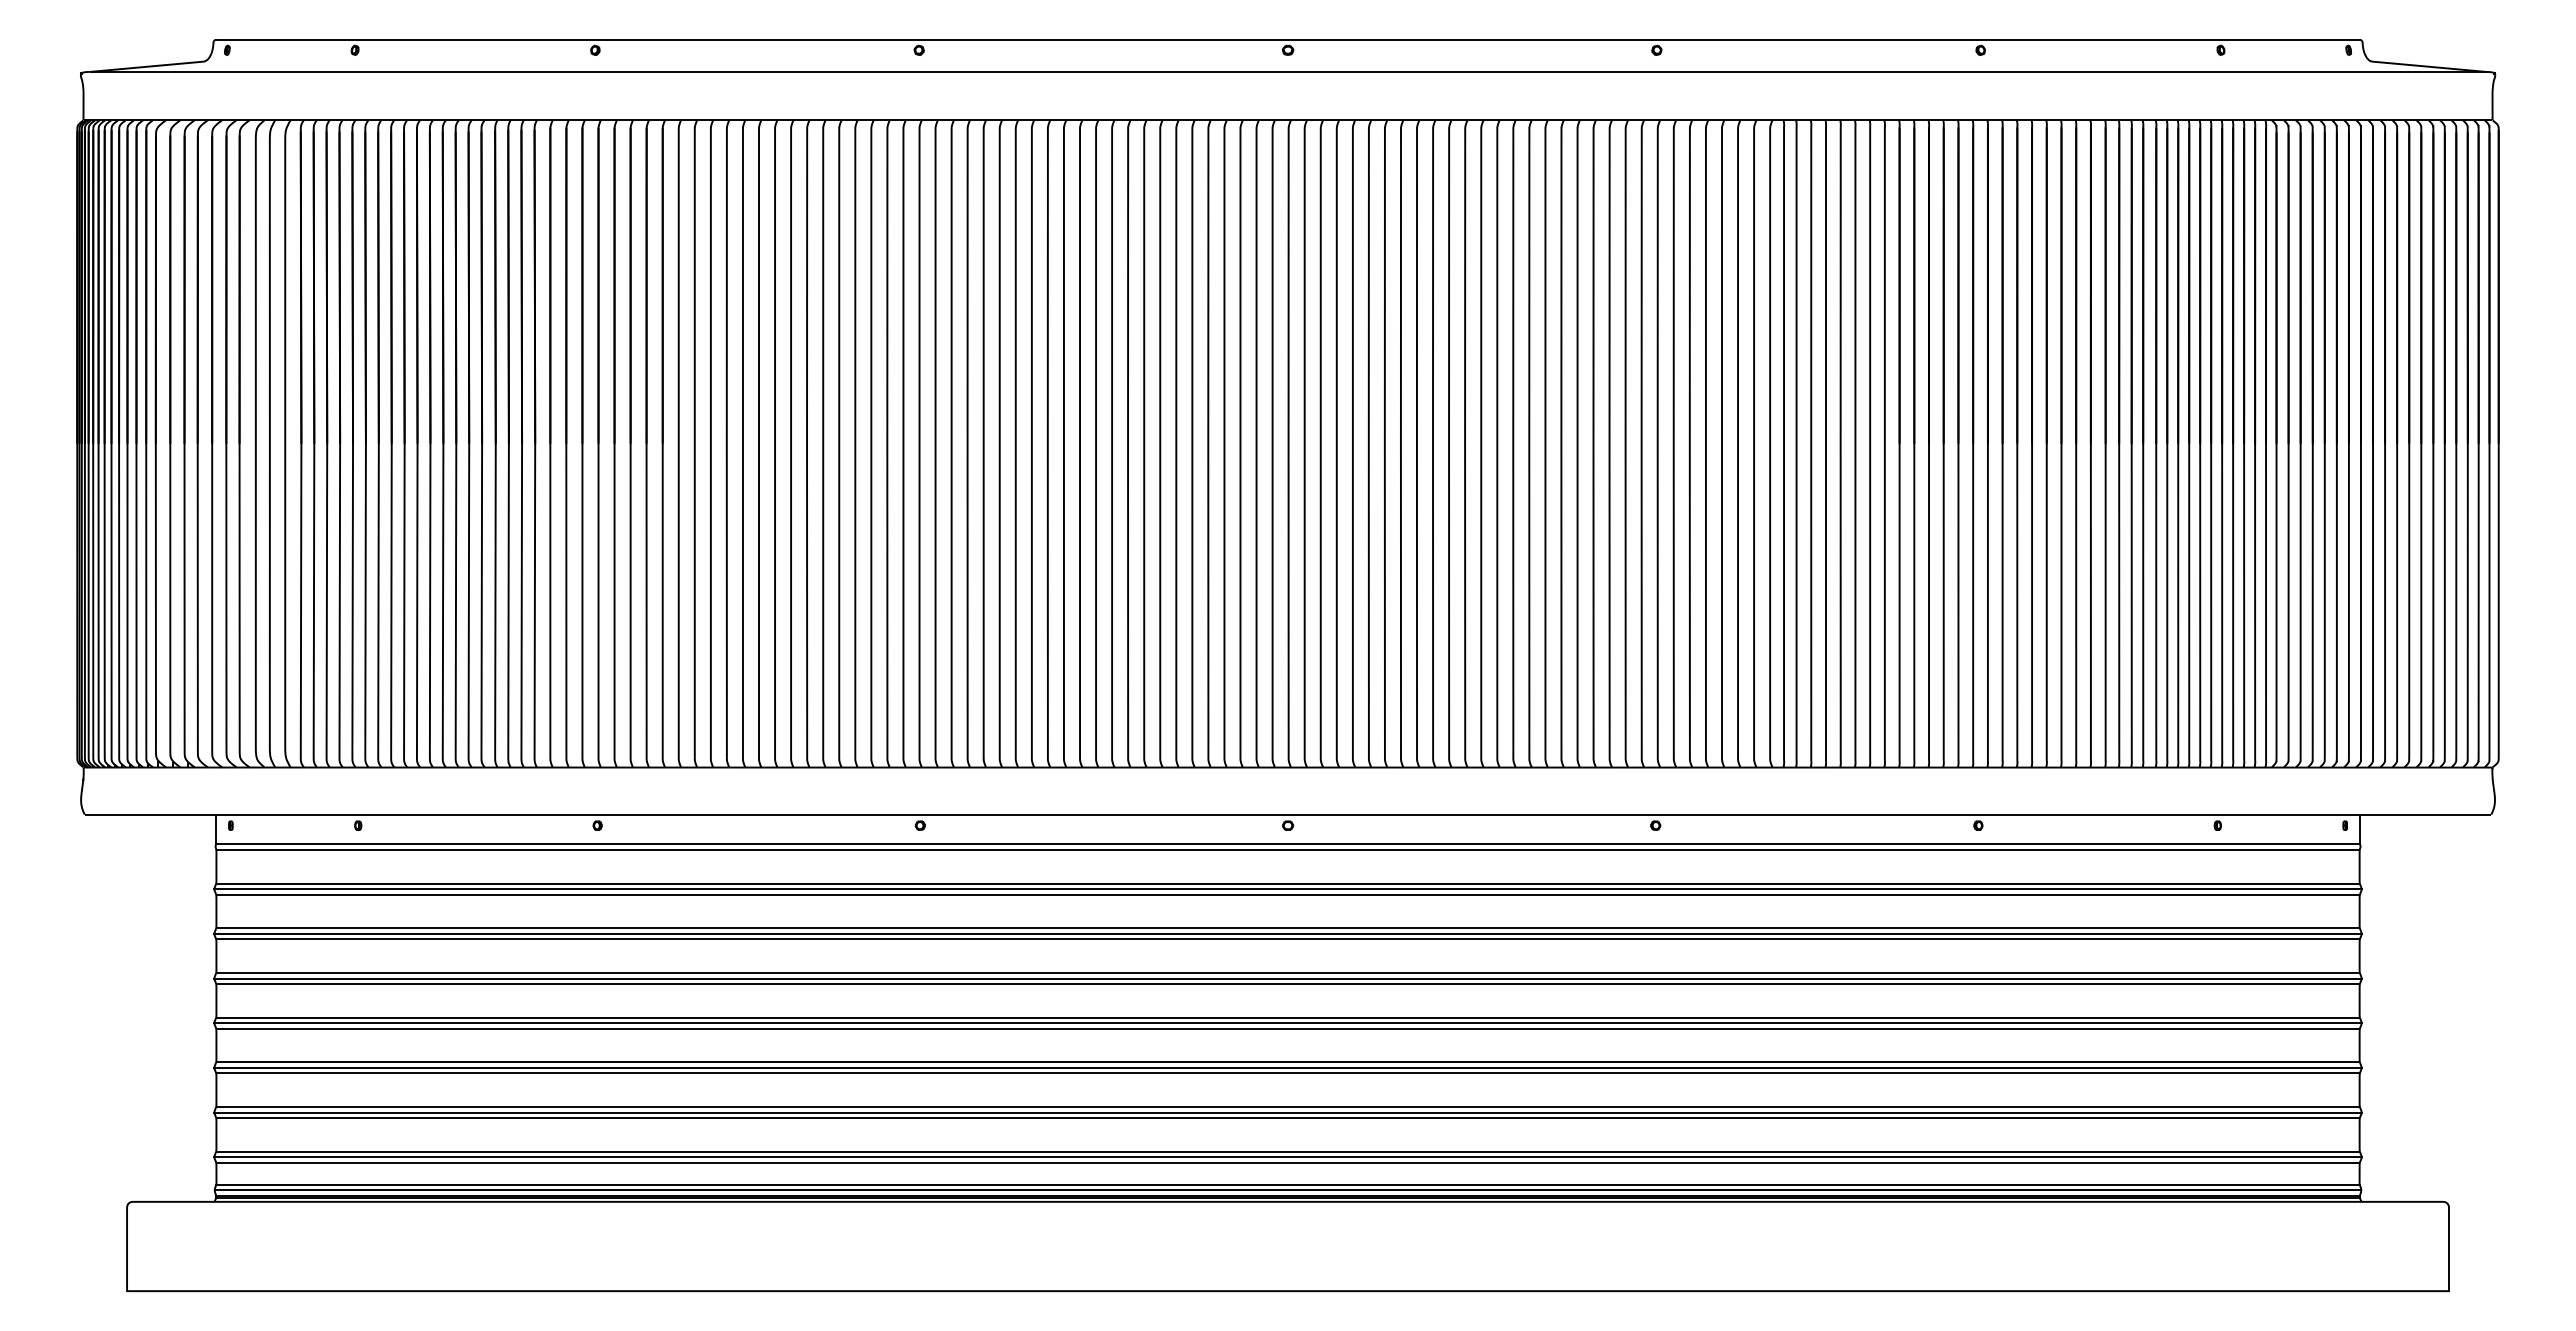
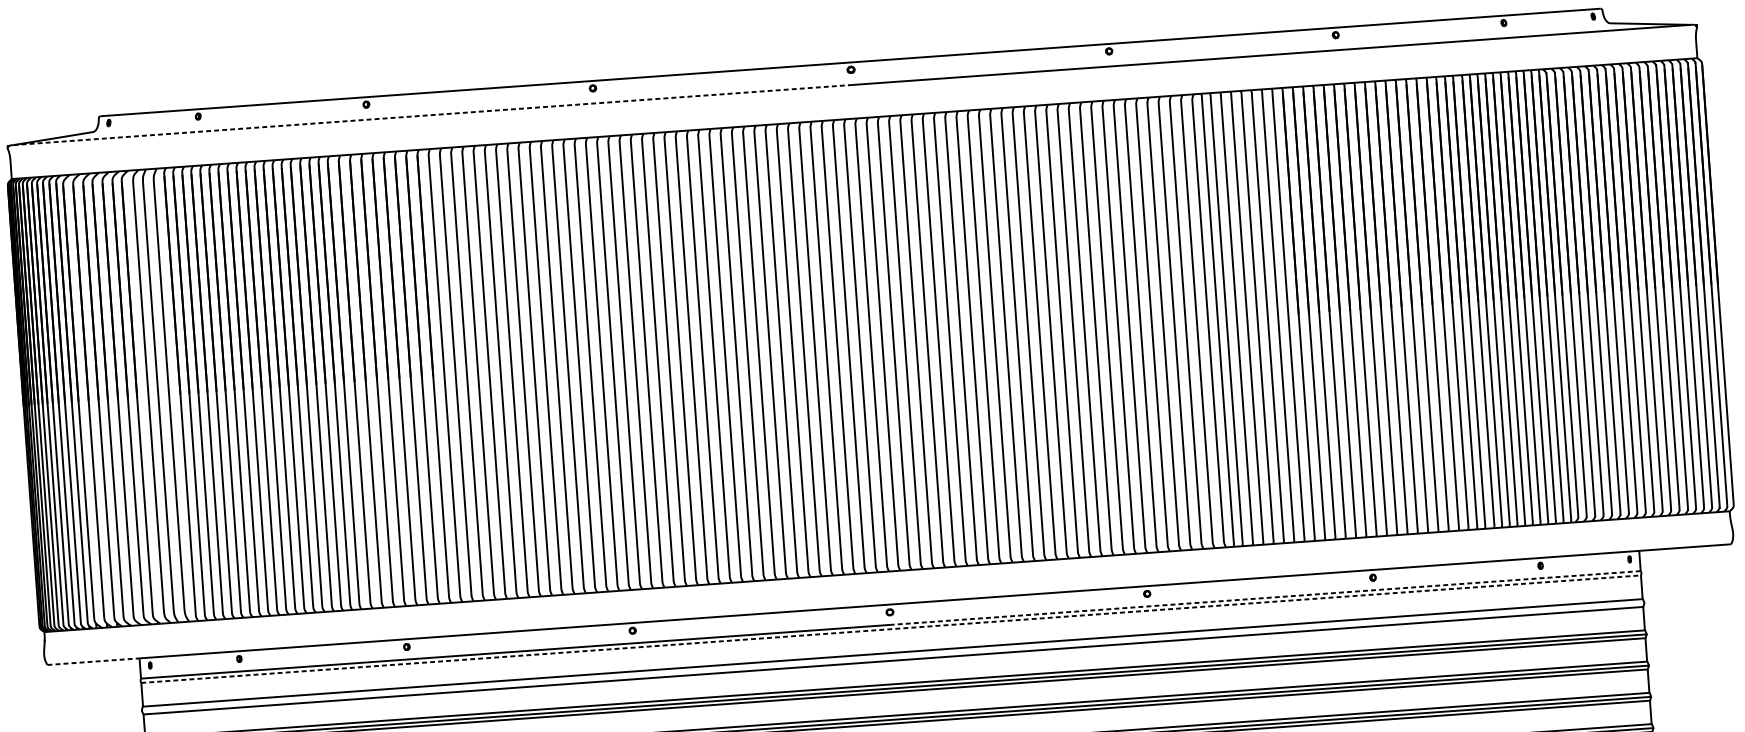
line: (689, 71) -> (433, 114), solid -> dashed
line: (150, 814) -> (93, 661), solid -> dashed
line: (1823, 843) -> (1265, 597), solid -> dashed
line: (1288, 849) -> (891, 629), solid -> dashed
line: (1287, 889) -> (892, 657), removed

